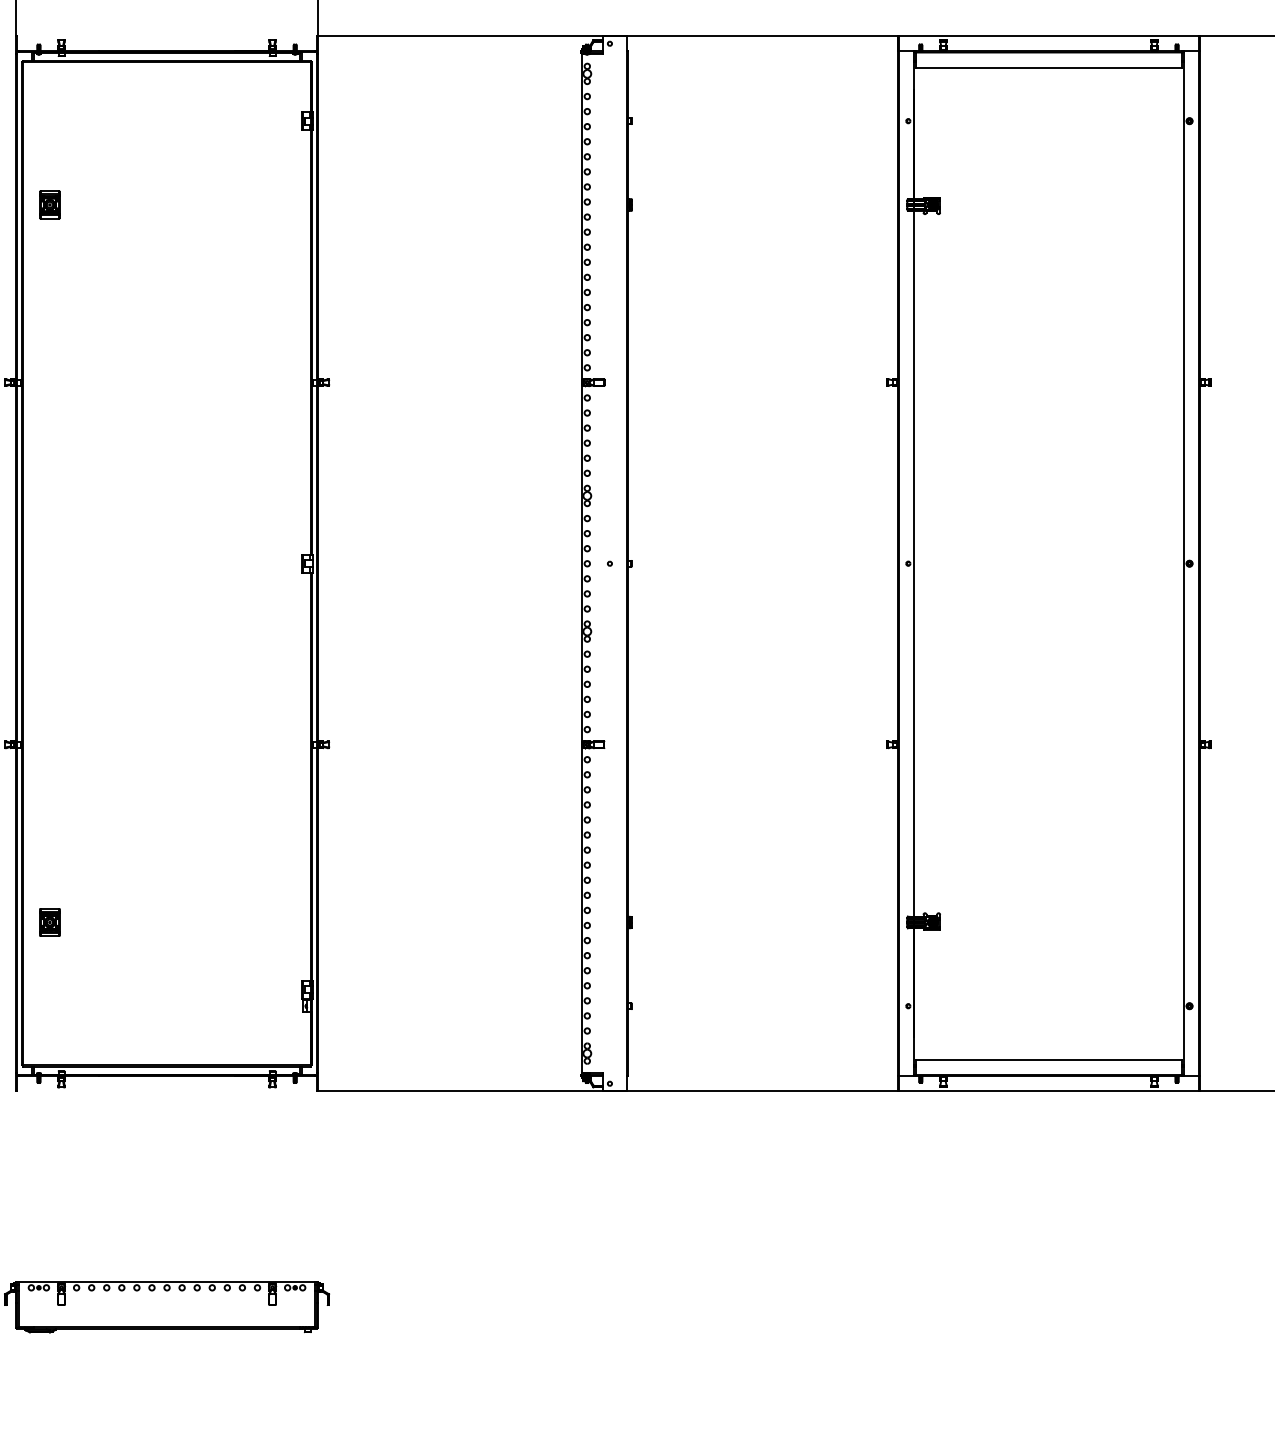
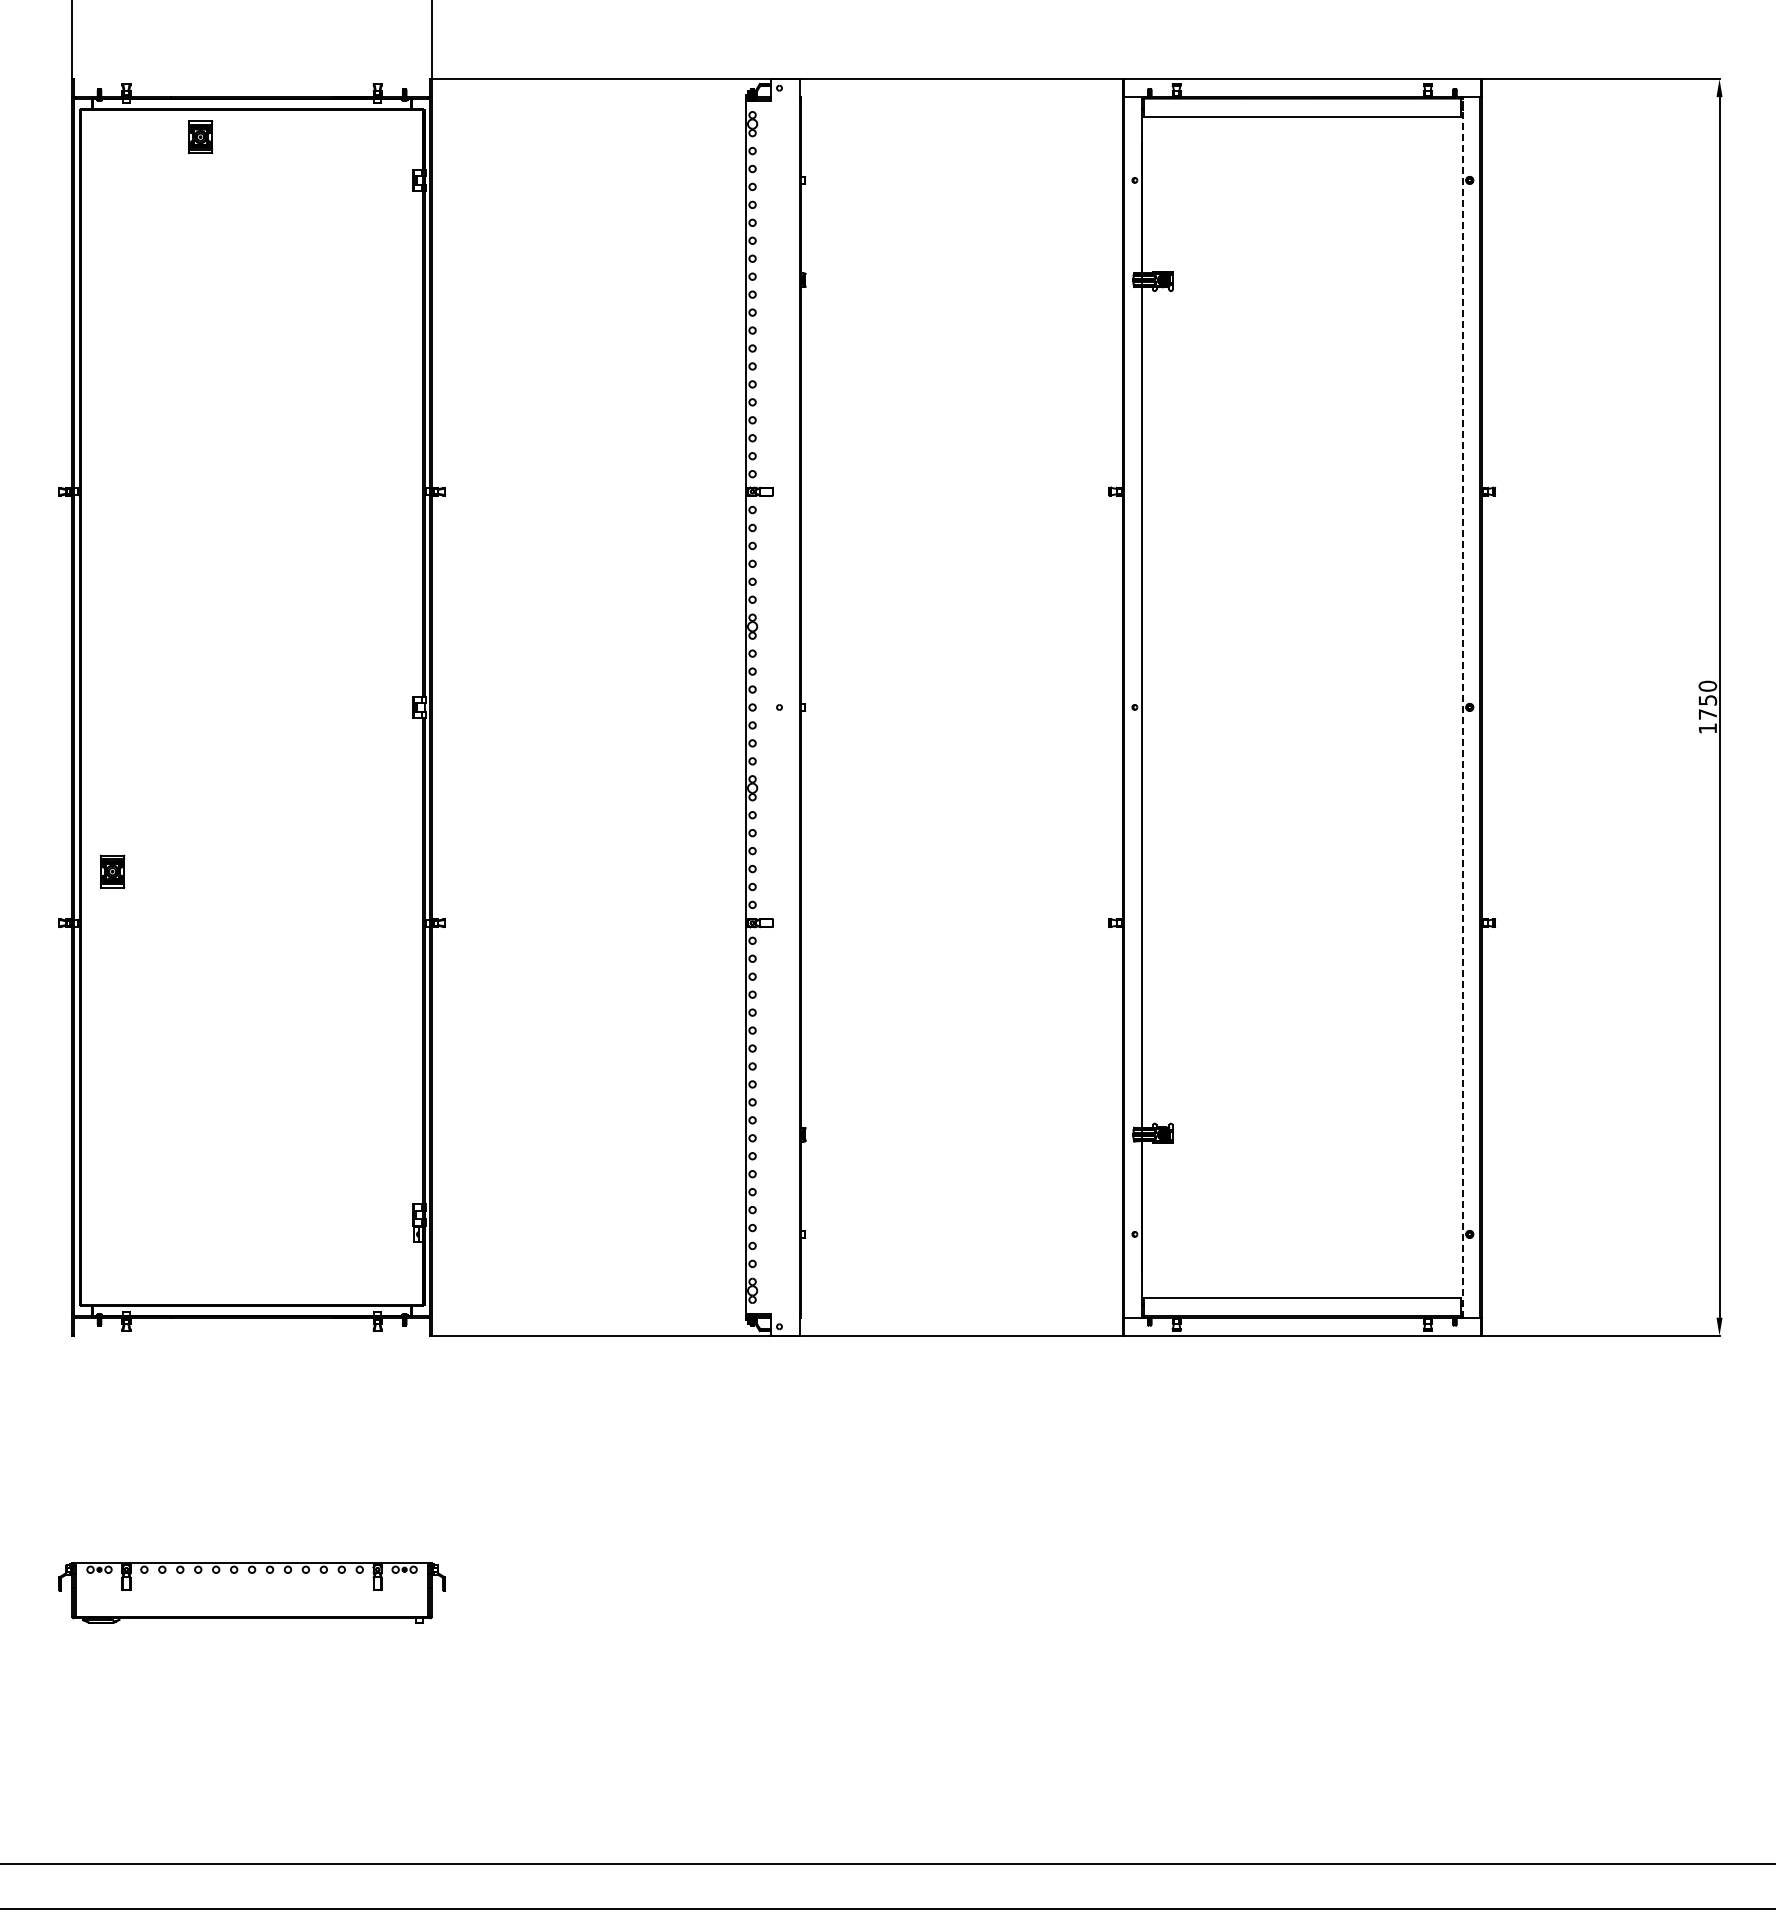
part: (49, 205) -> (200, 137), moved
line: (1183, 562) -> (1462, 706), solid -> dashed
part: (49, 922) -> (112, 871), moved

